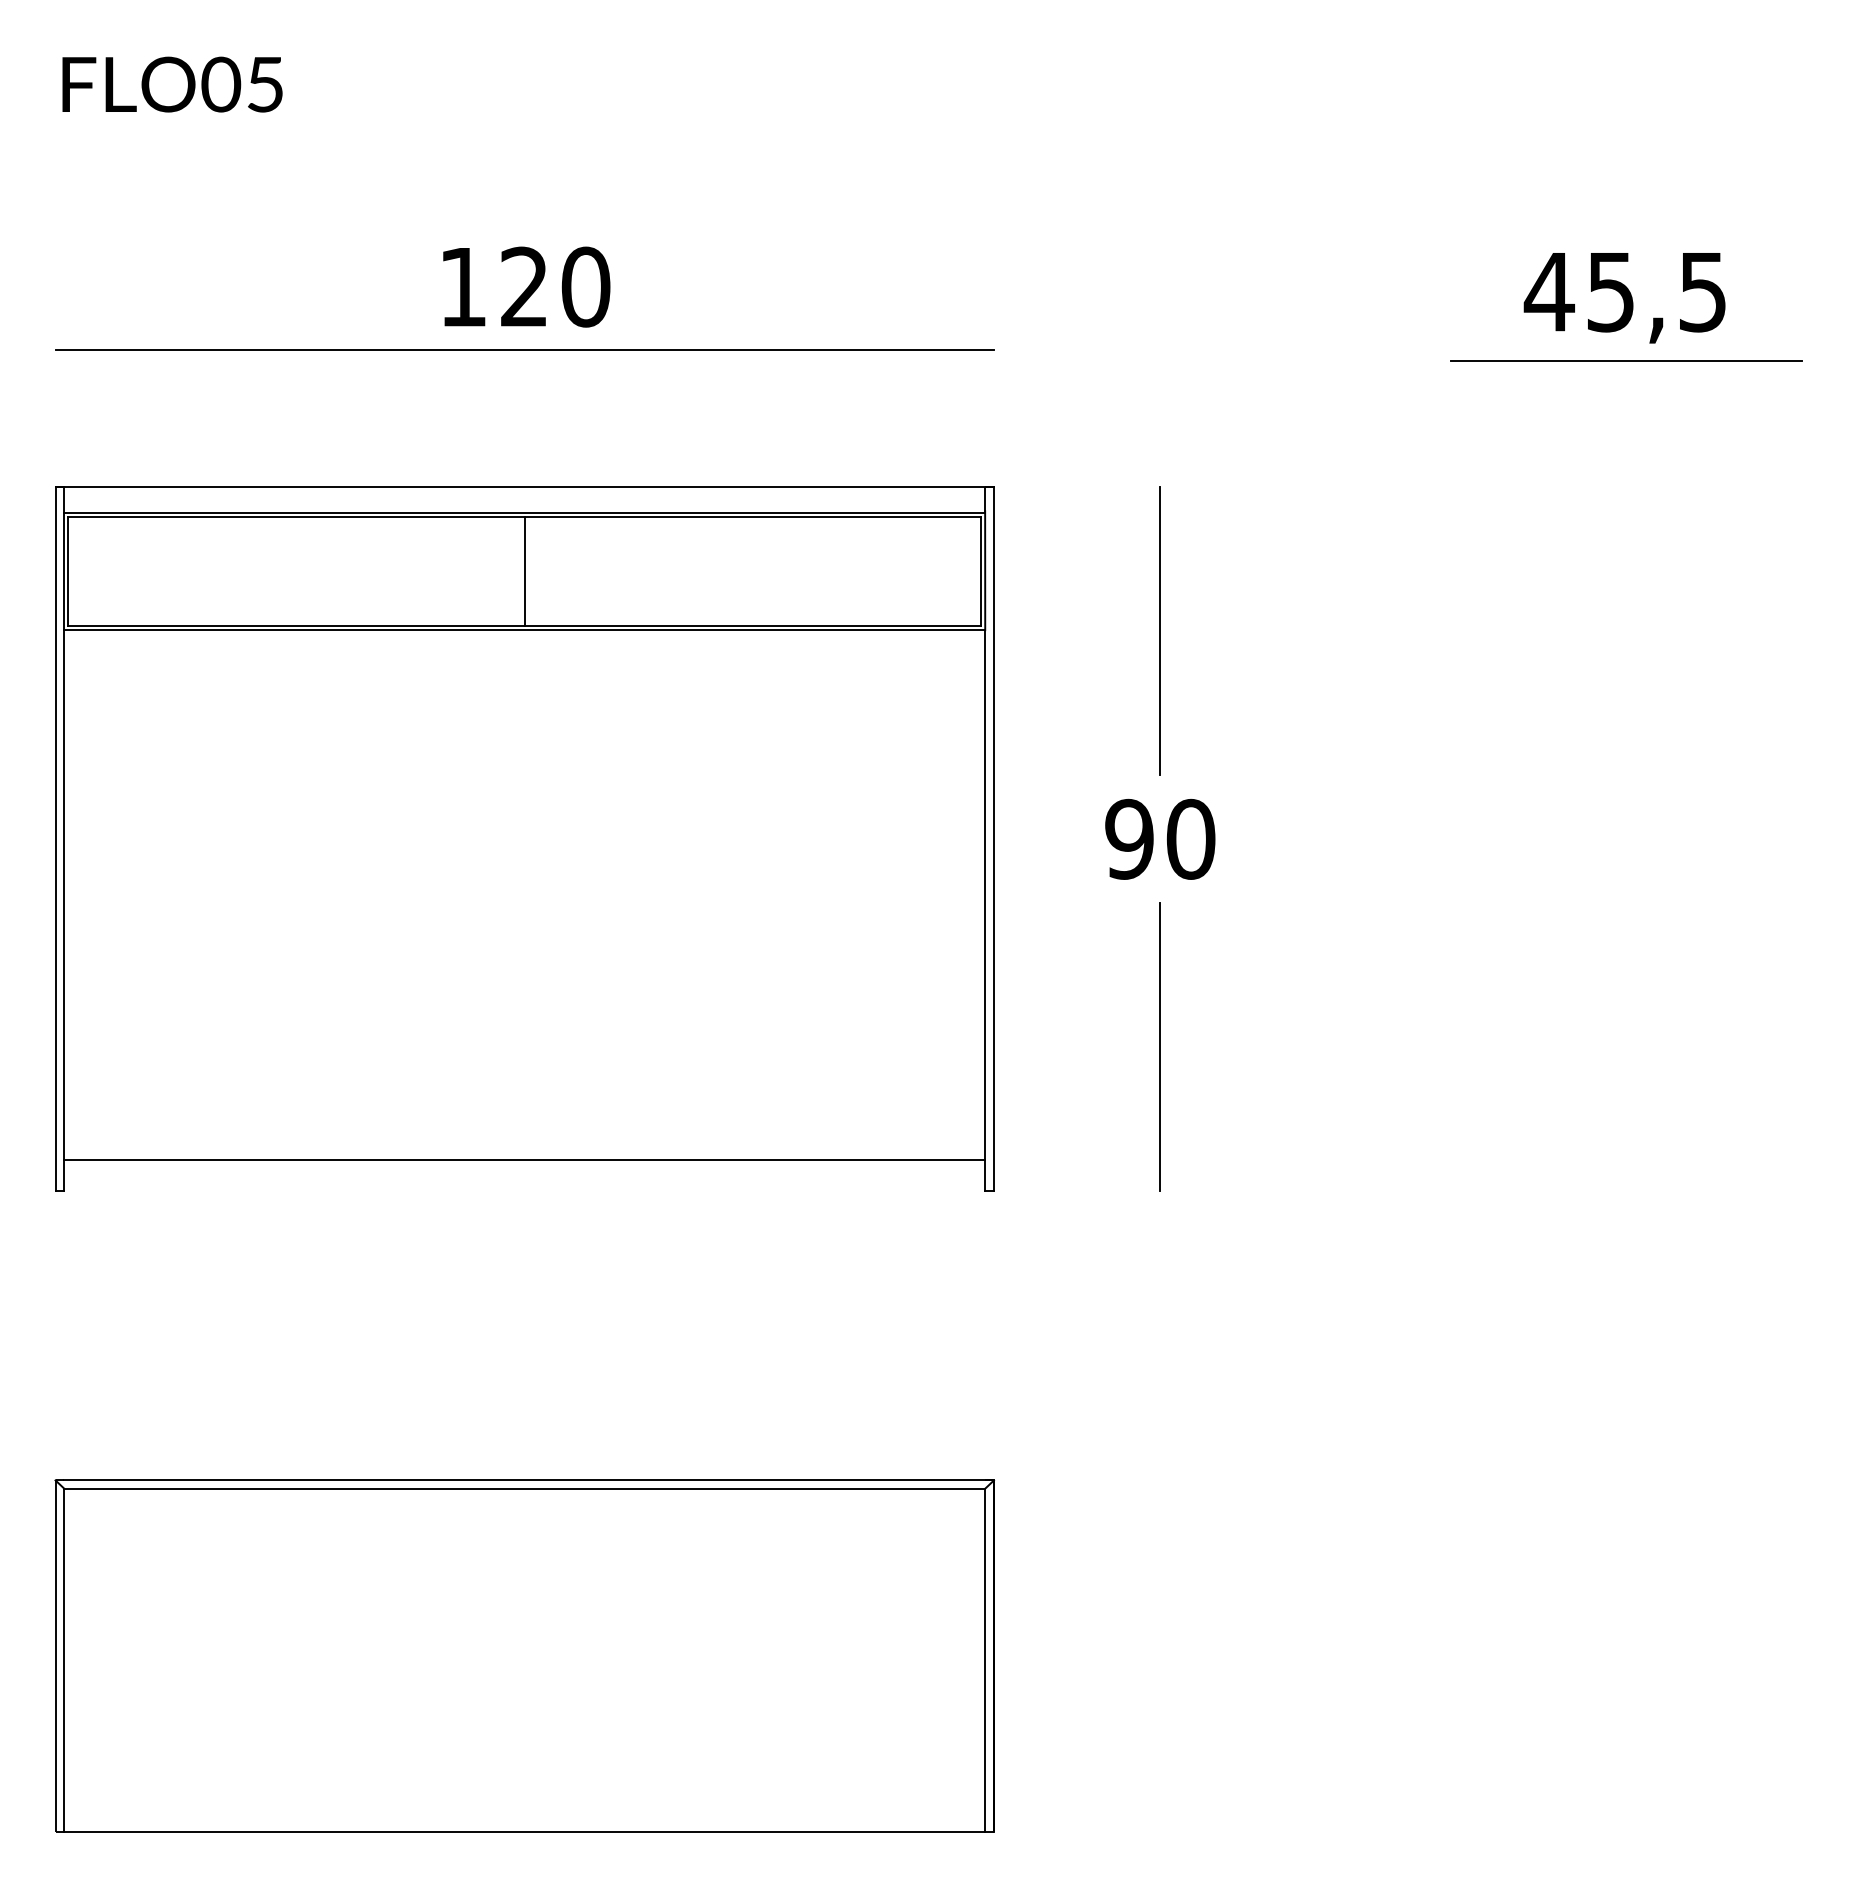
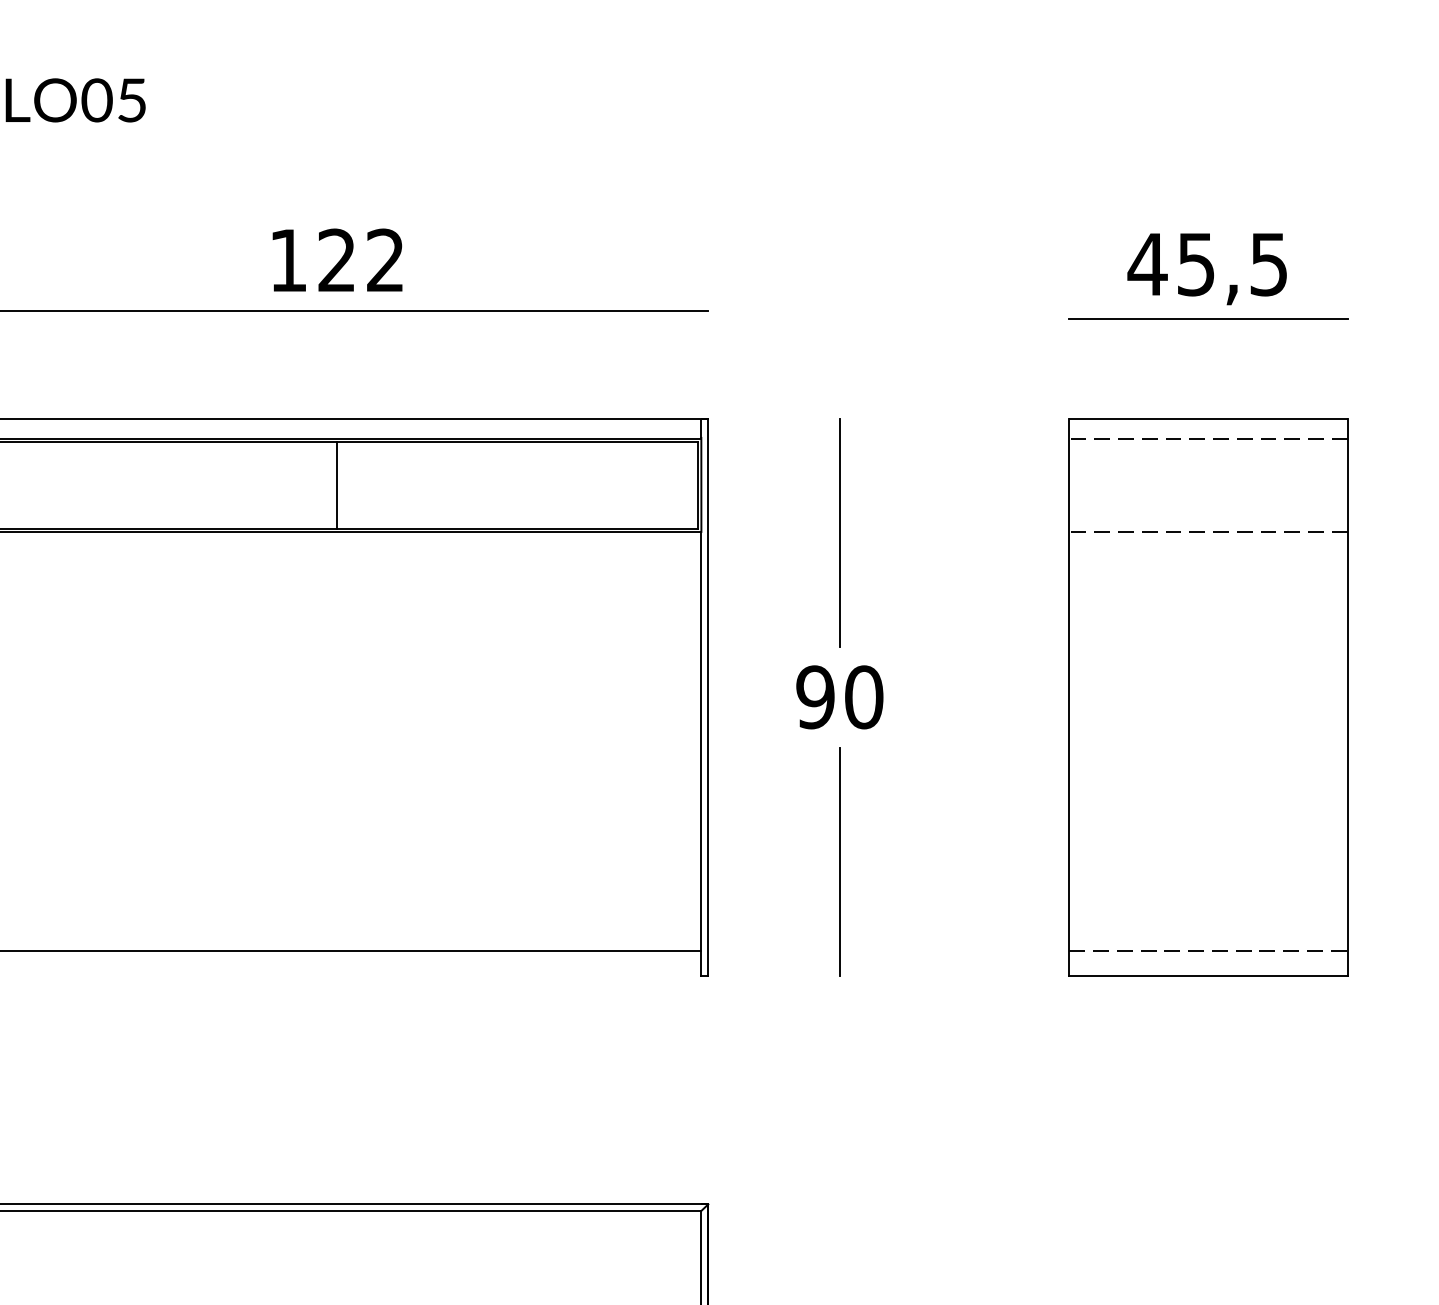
text: (585, 286) -> (385, 260), 120 -> 122
part: (1626, 838) -> (1208, 696), added

